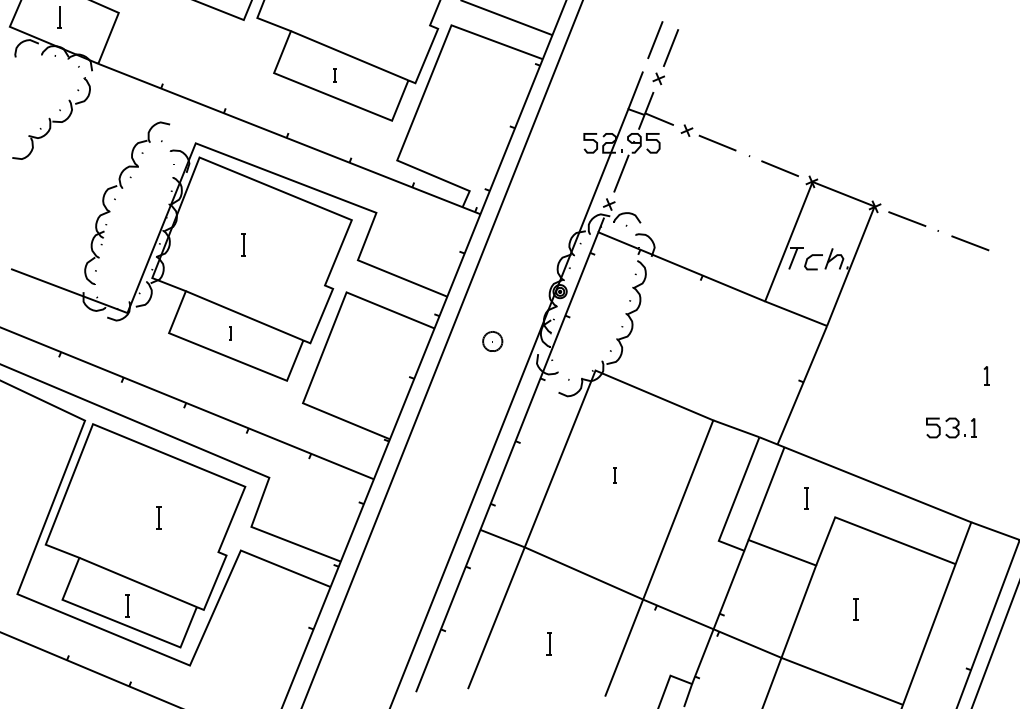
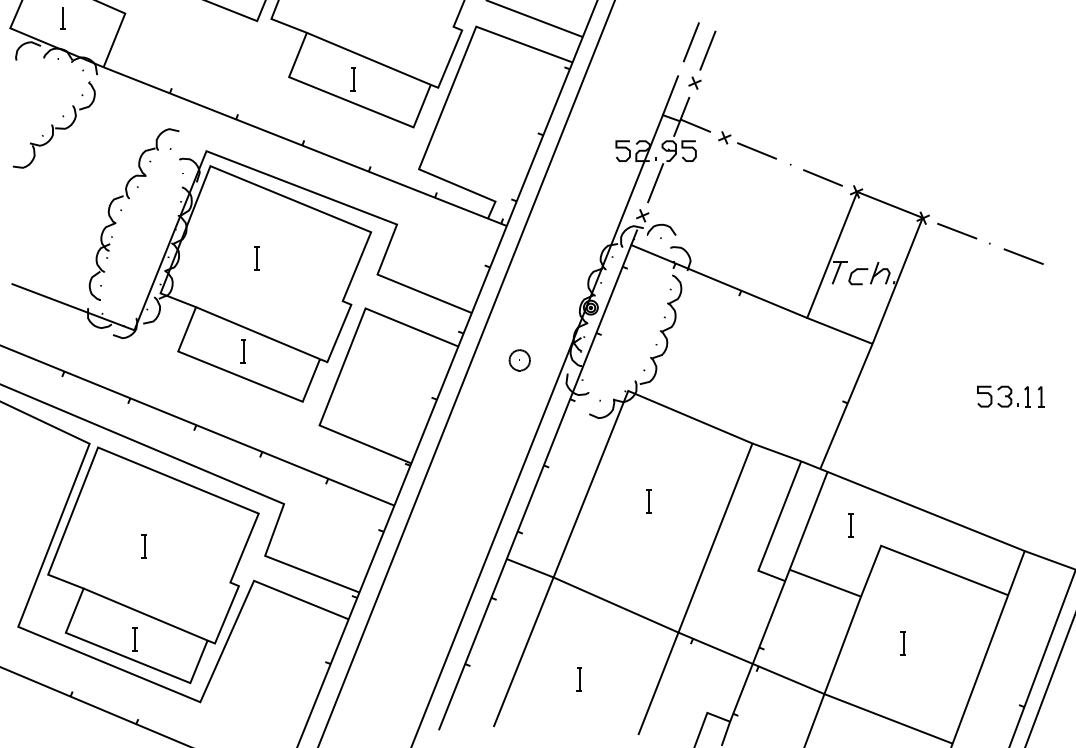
part: (334, 74) -> (352, 78), size x1.67
part: (230, 332) -> (243, 350), size x1.67
part: (951, 427) -> (1003, 396), moved
part: (614, 474) -> (648, 500), size x1.43
part: (158, 517) -> (143, 545), moved

